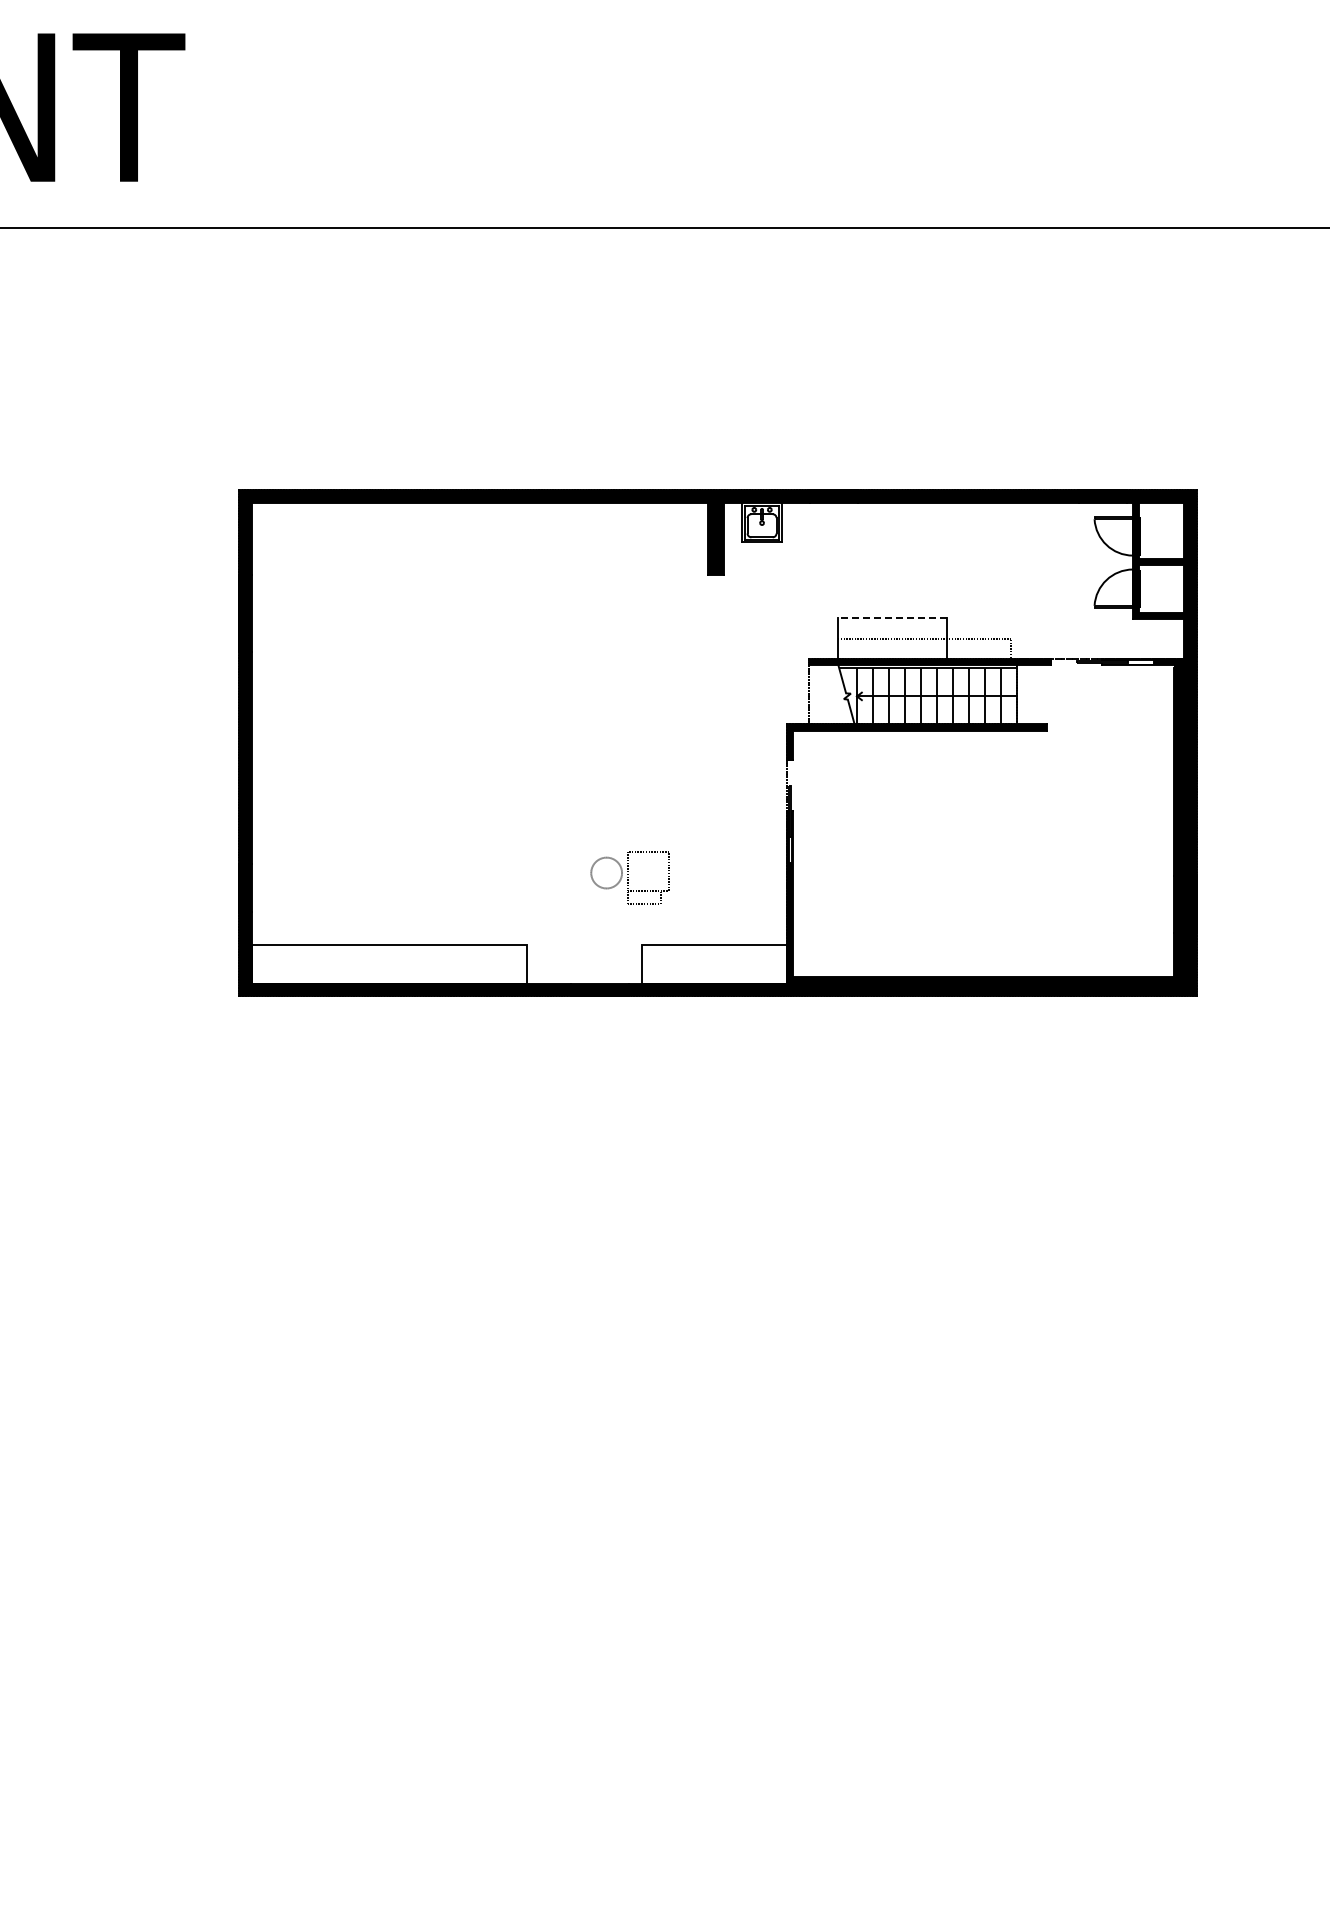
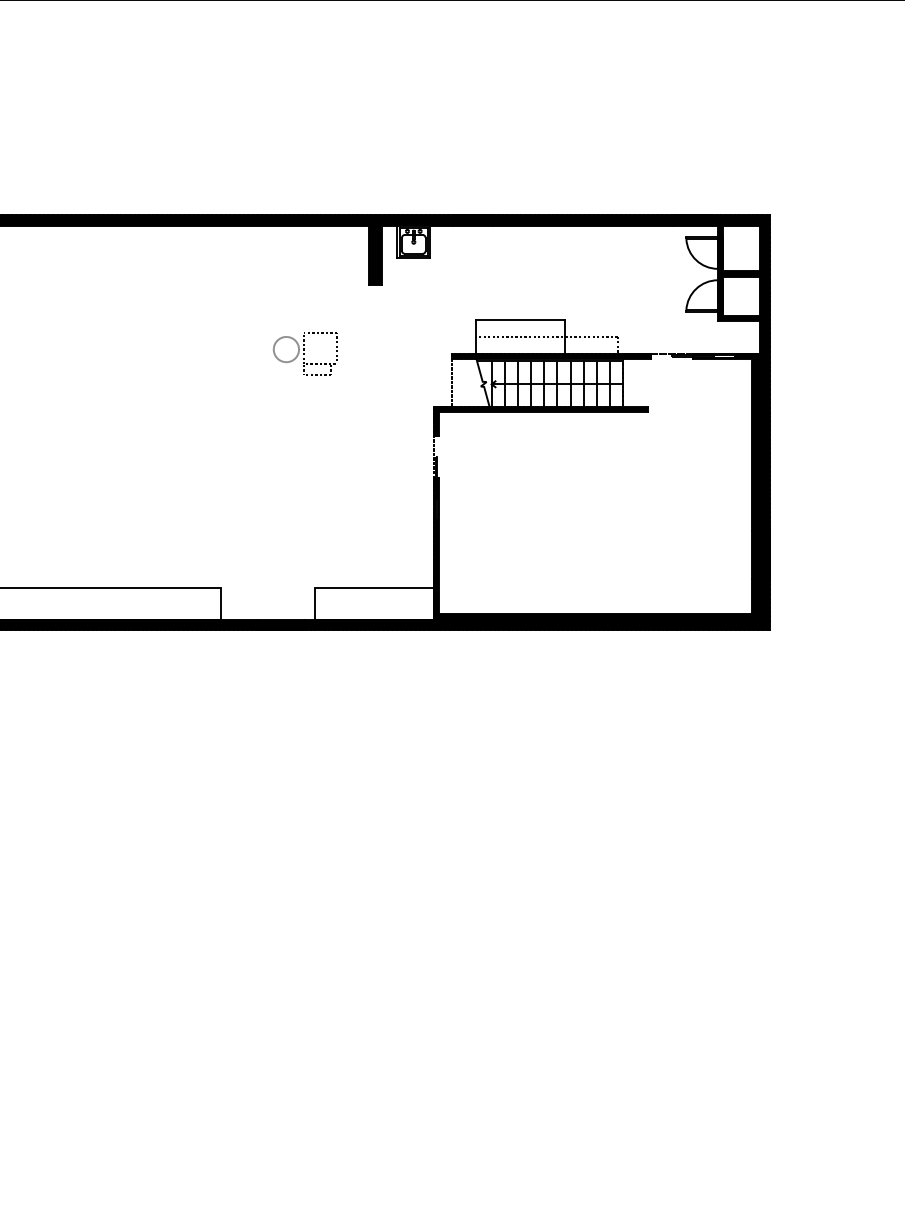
line: (892, 618) -> (520, 320), dashed -> solid
part: (629, 877) -> (305, 353), moved

